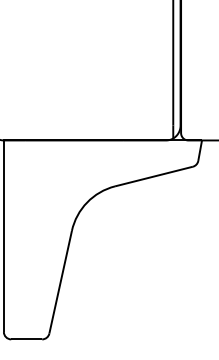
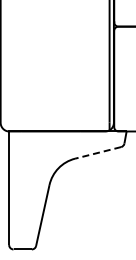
line: (154, 175) -> (98, 152), solid -> dashed

